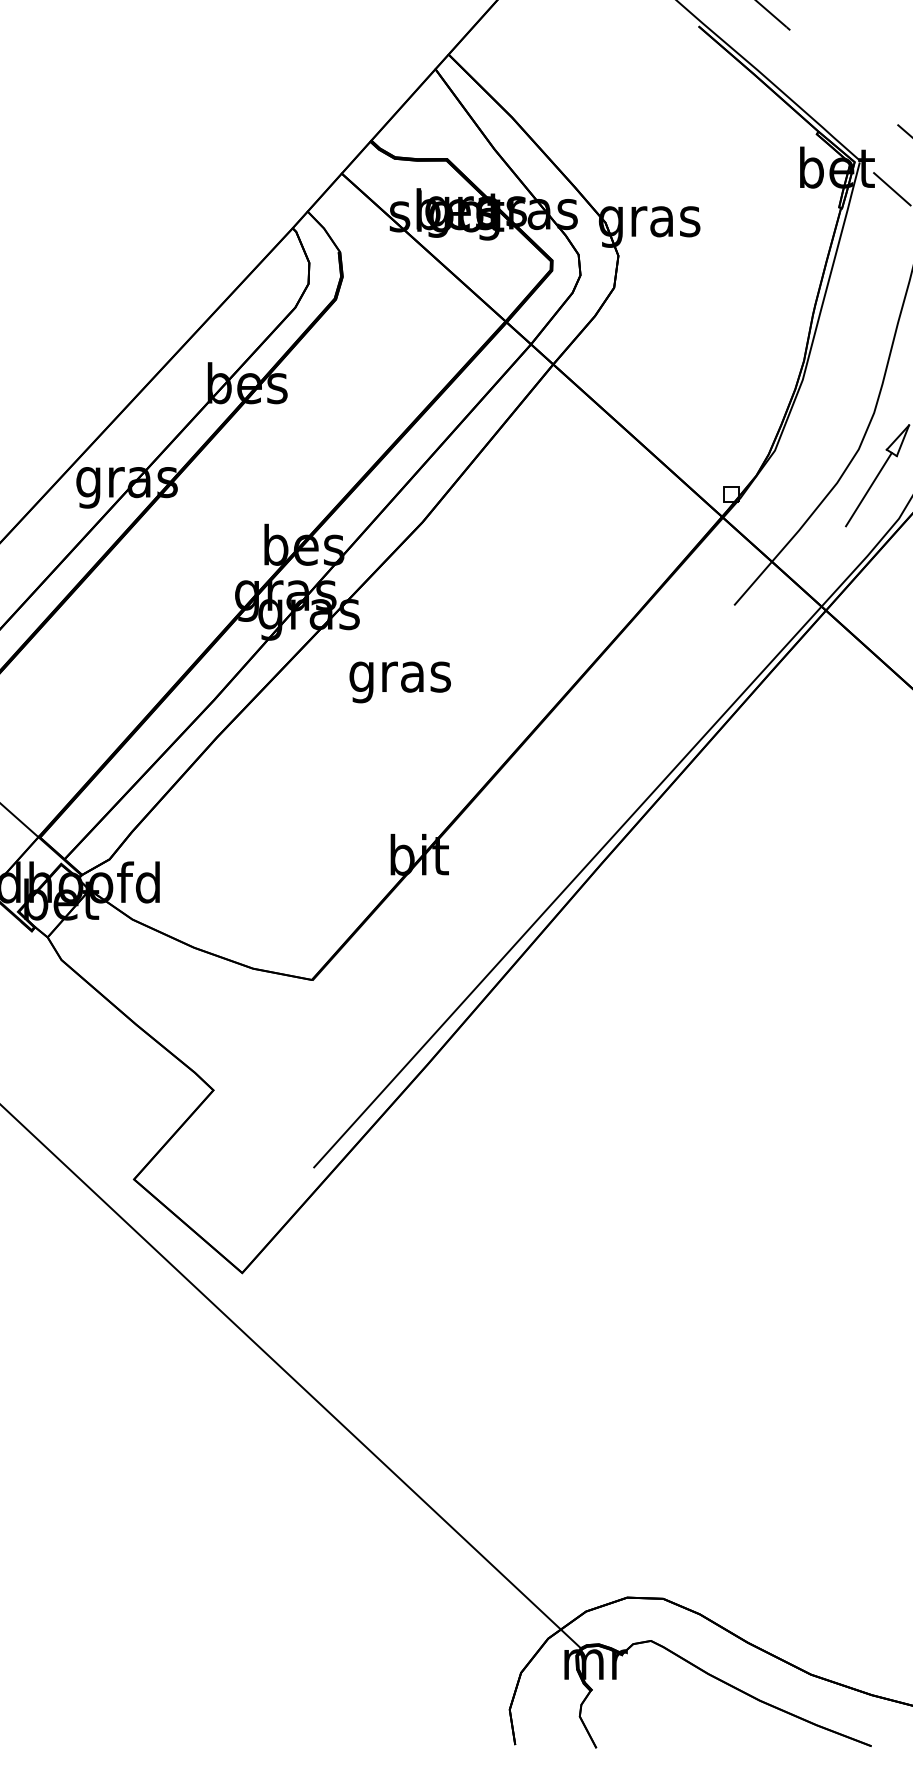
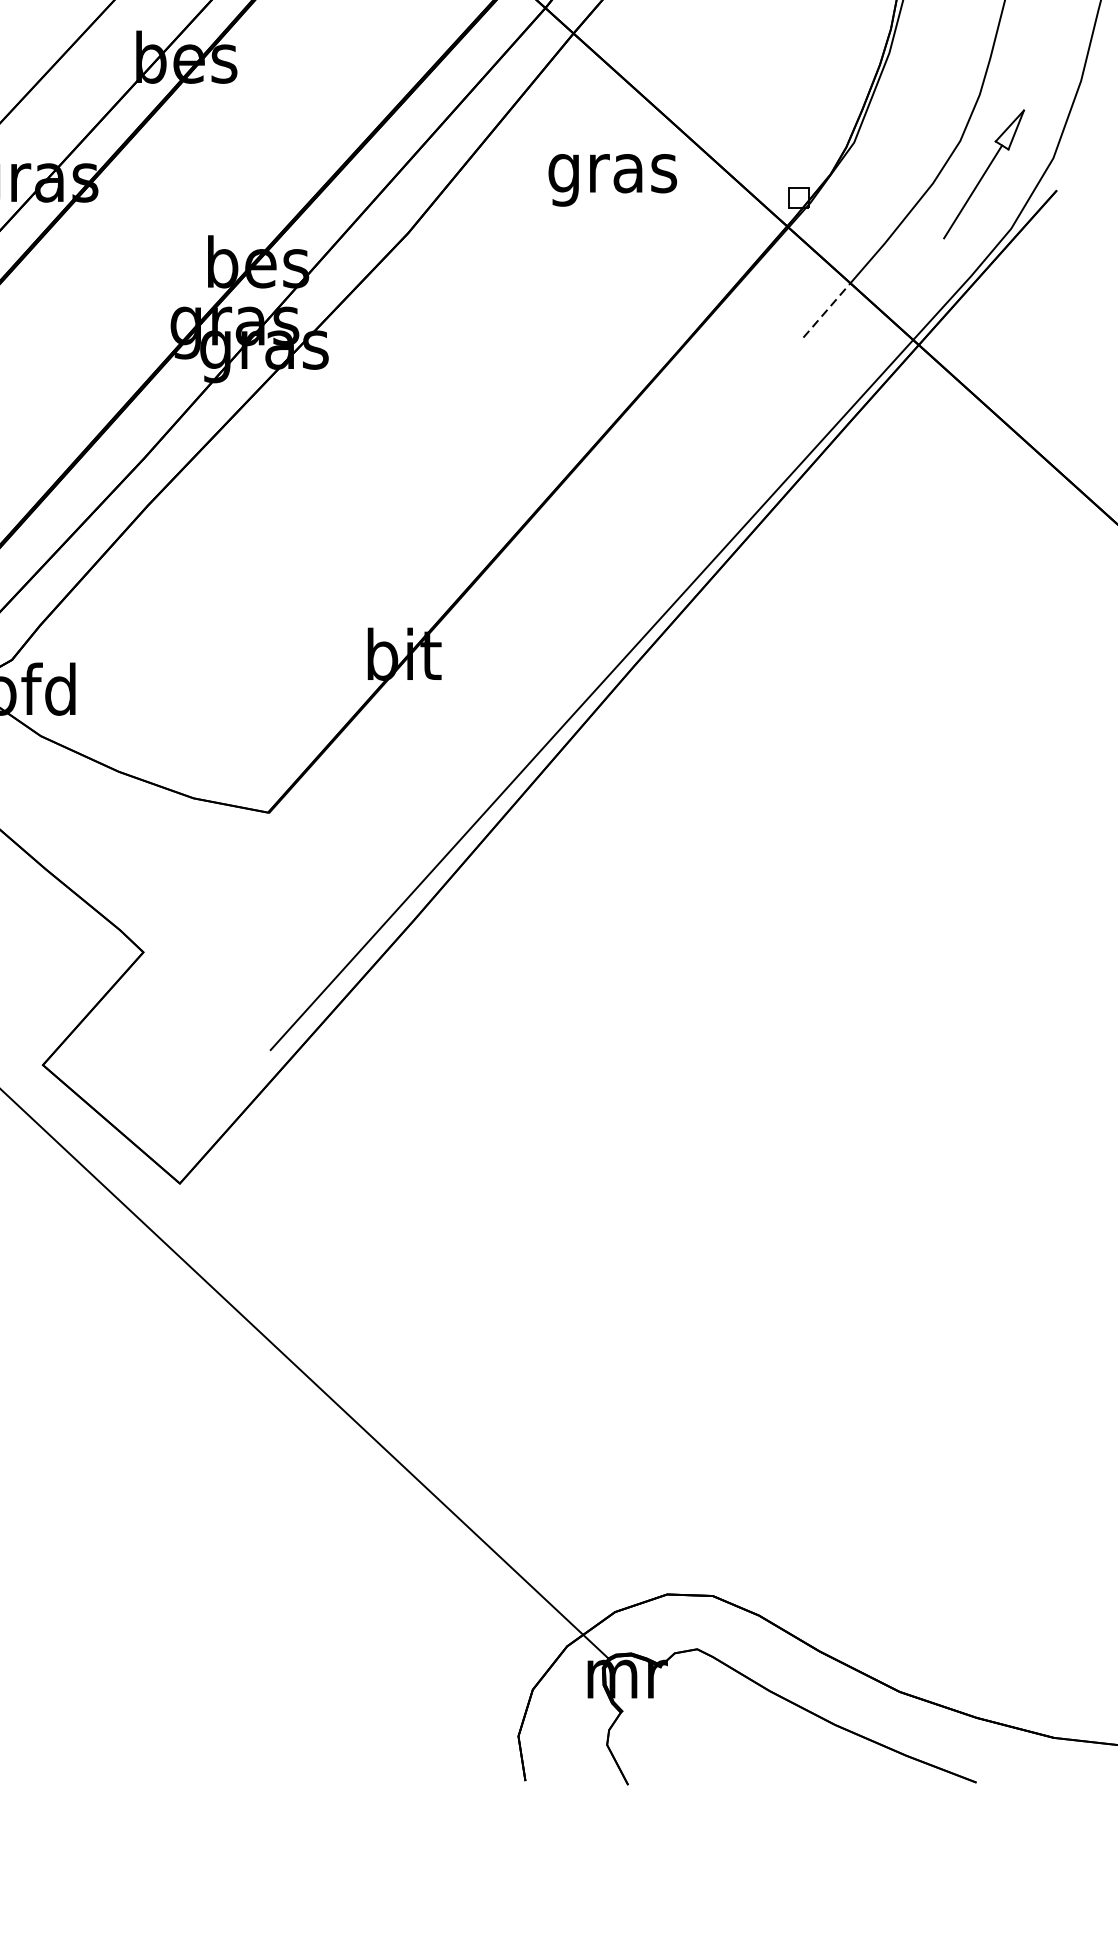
line: (753, 582) -> (827, 309), solid -> dashed
text: (399, 682) -> (611, 180), moved

